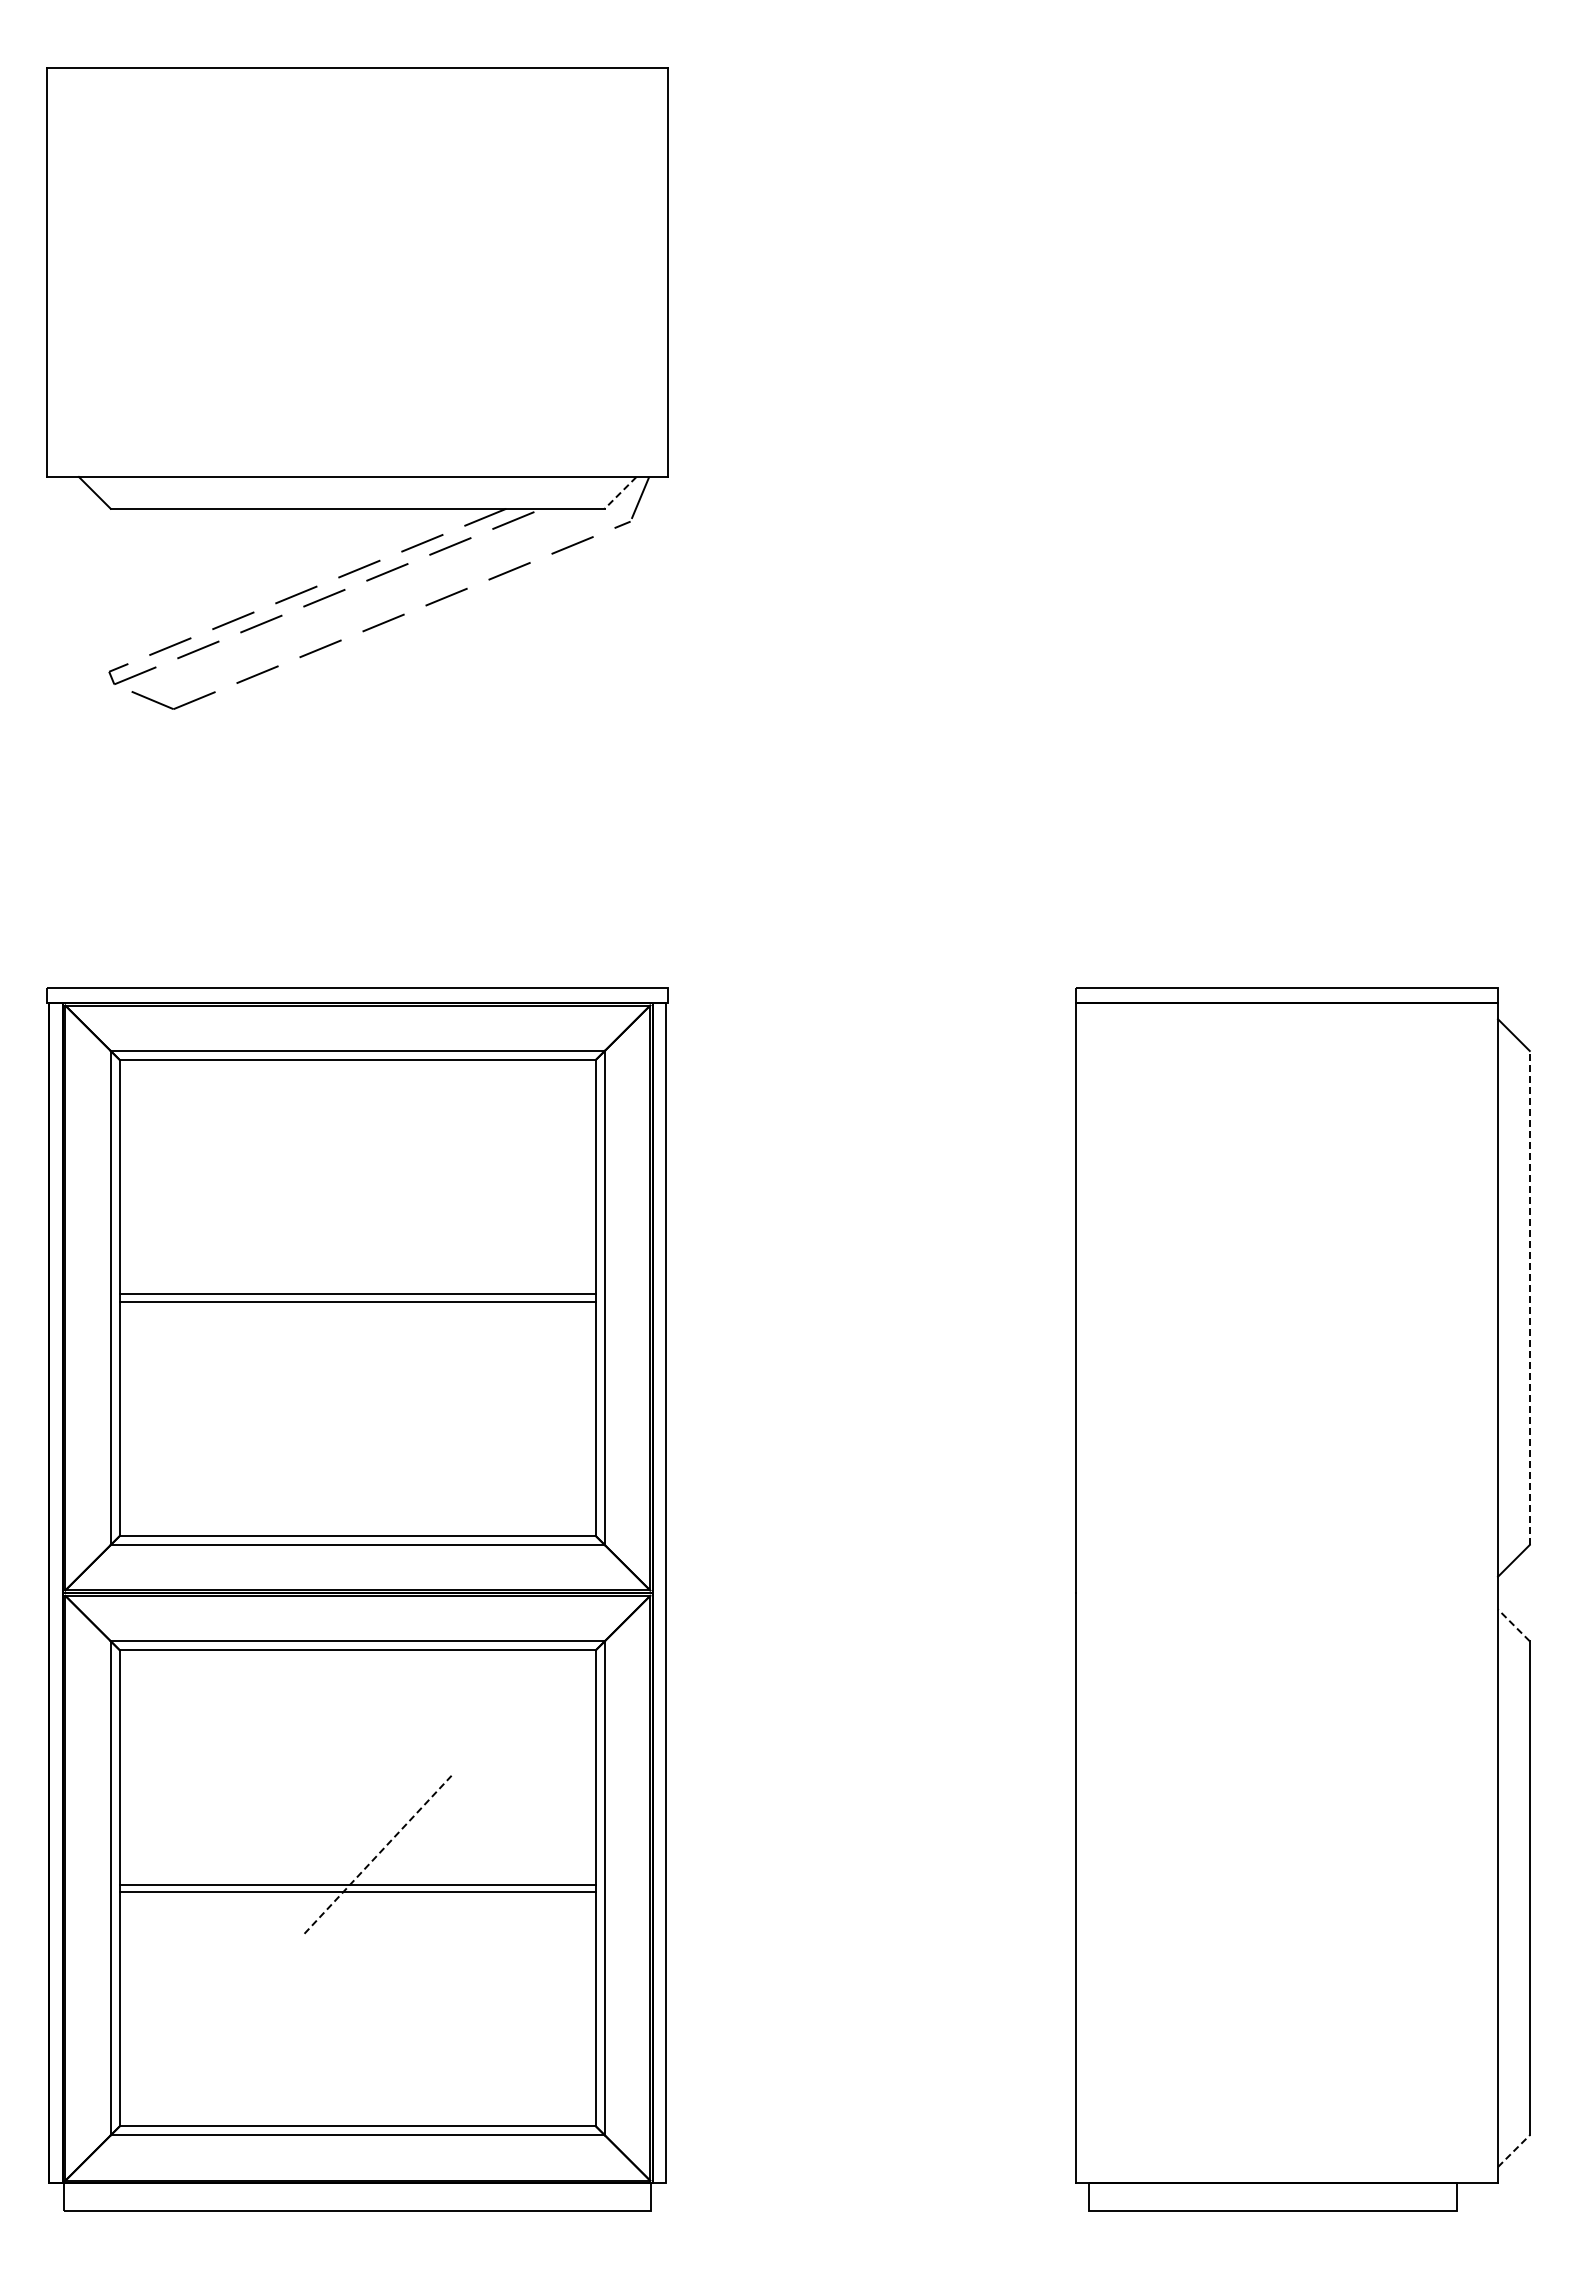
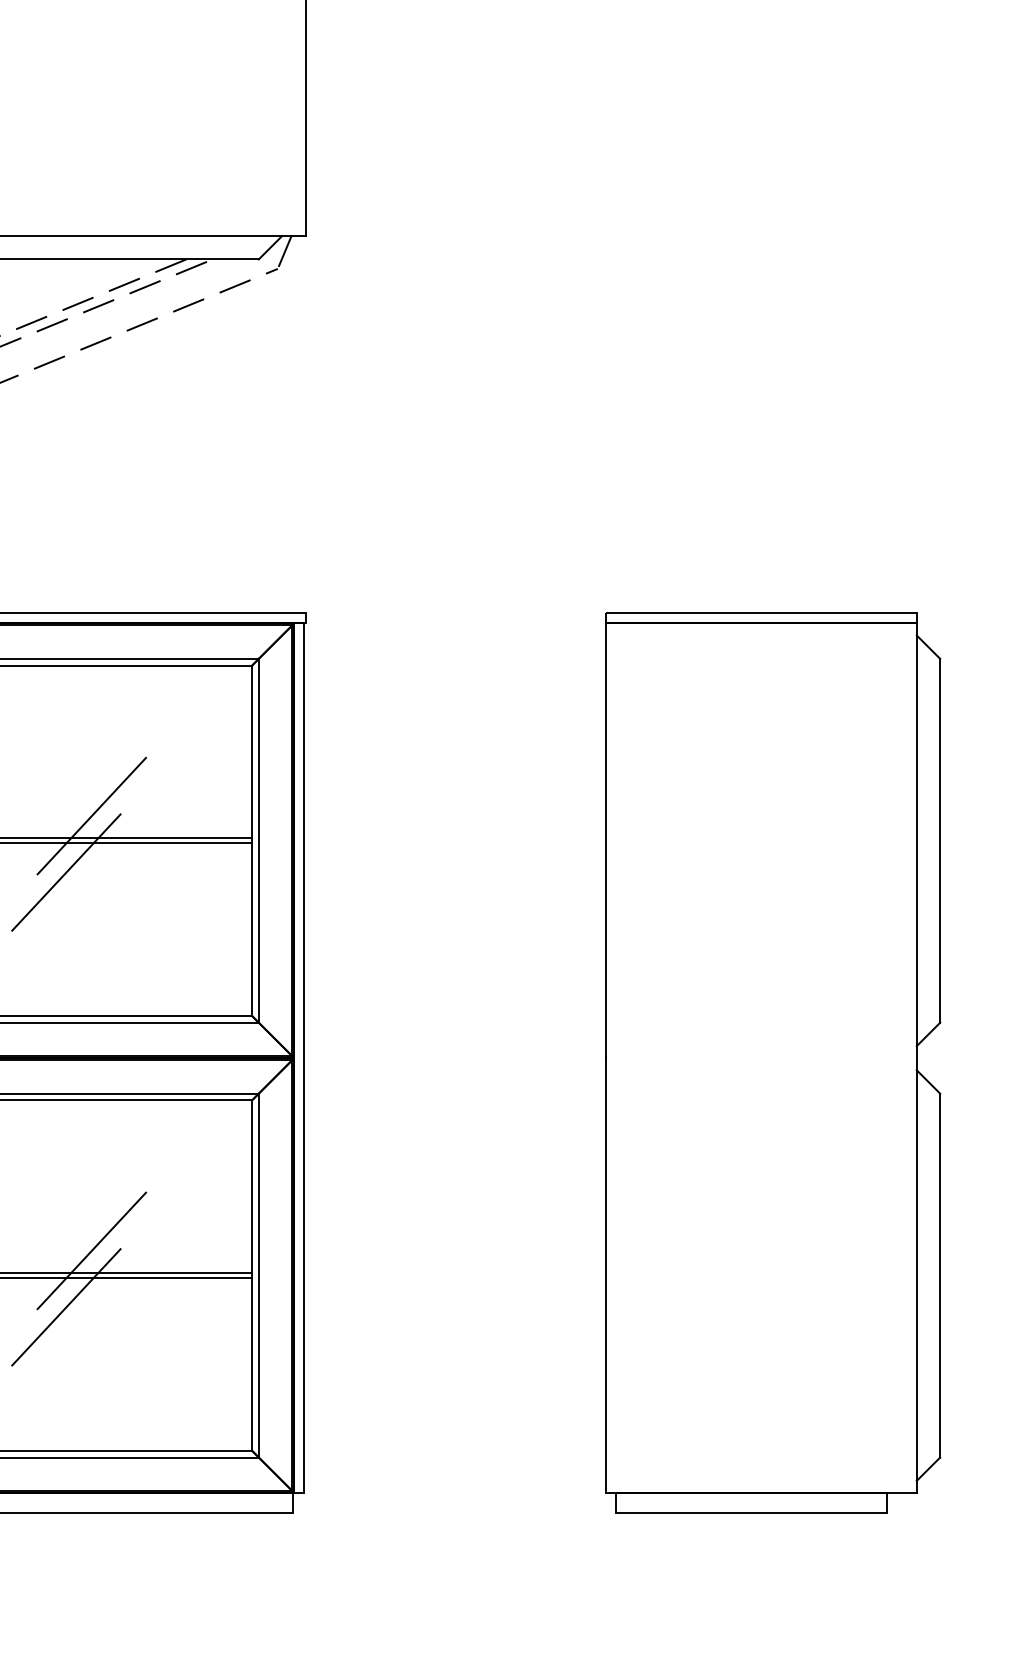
line: (620, 493) -> (270, 248), dashed -> solid
line: (377, 1264) -> (91, 816), added
line: (1529, 1297) -> (939, 840), dashed -> solid
line: (343, 1341) -> (66, 872), added
line: (1513, 1625) -> (928, 1082), dashed -> solid
line: (378, 1854) -> (92, 1250), dashed -> solid
line: (343, 1931) -> (66, 1307), added
line: (1514, 2150) -> (928, 1468), dashed -> solid

